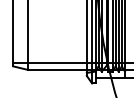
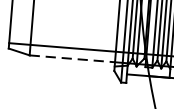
line: (57, 69) -> (72, 58), solid -> dashed

